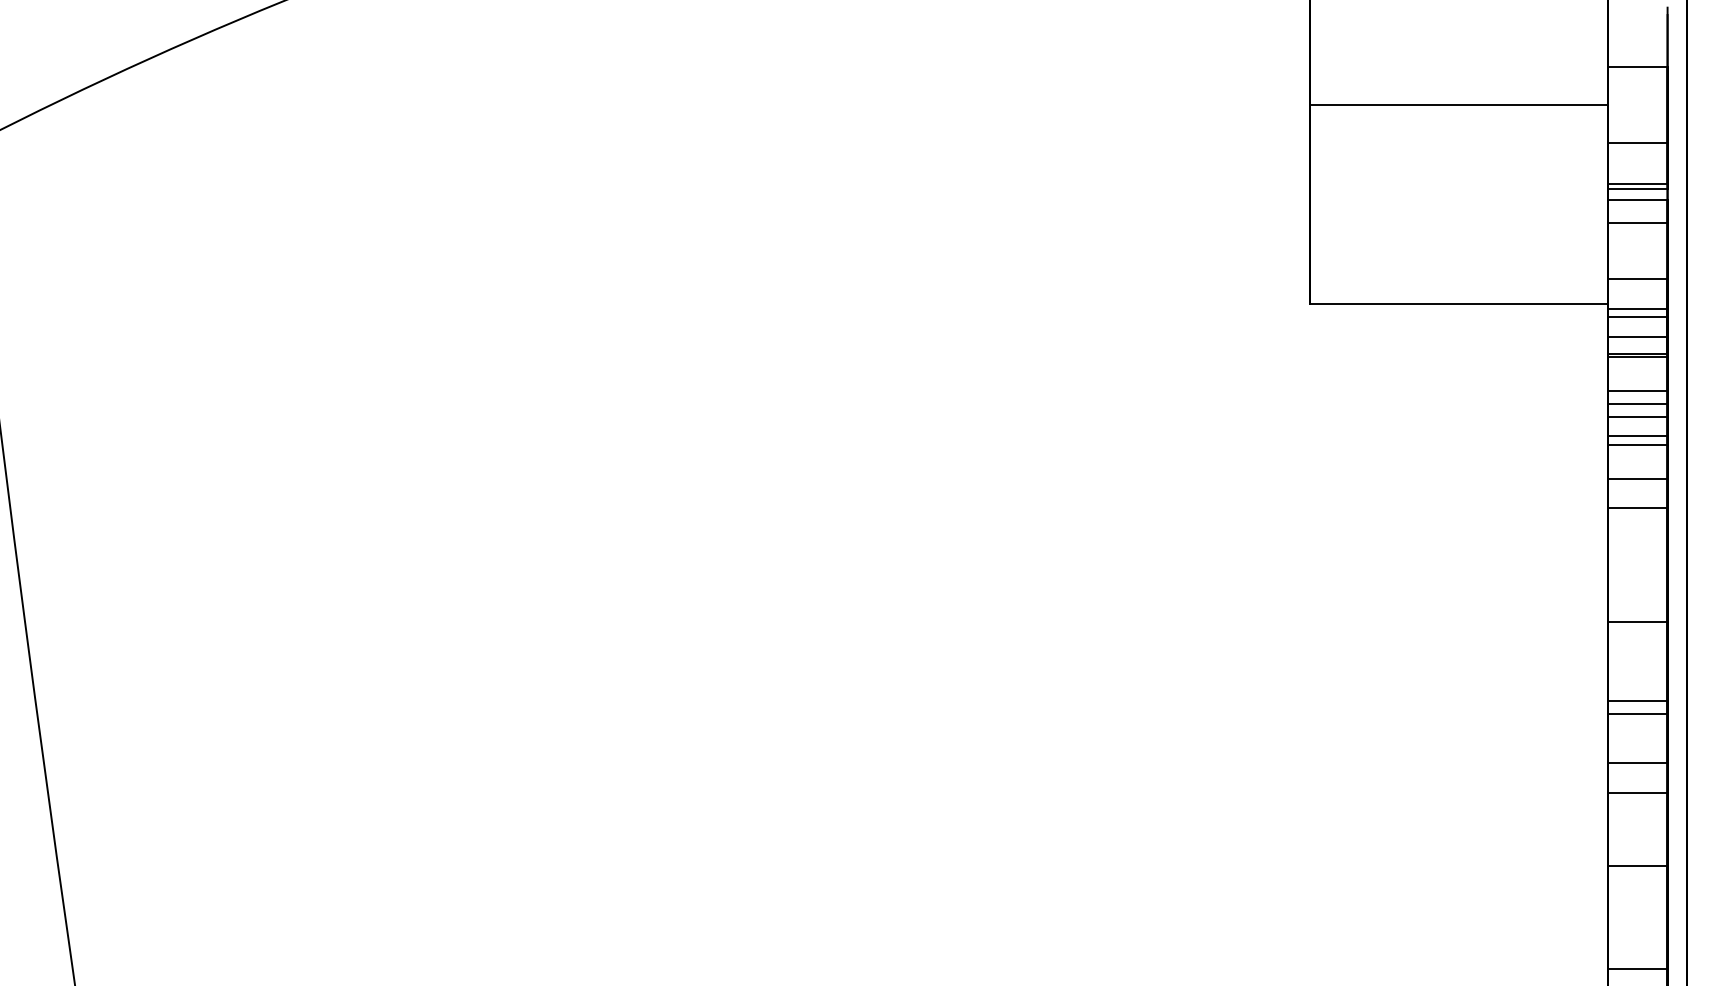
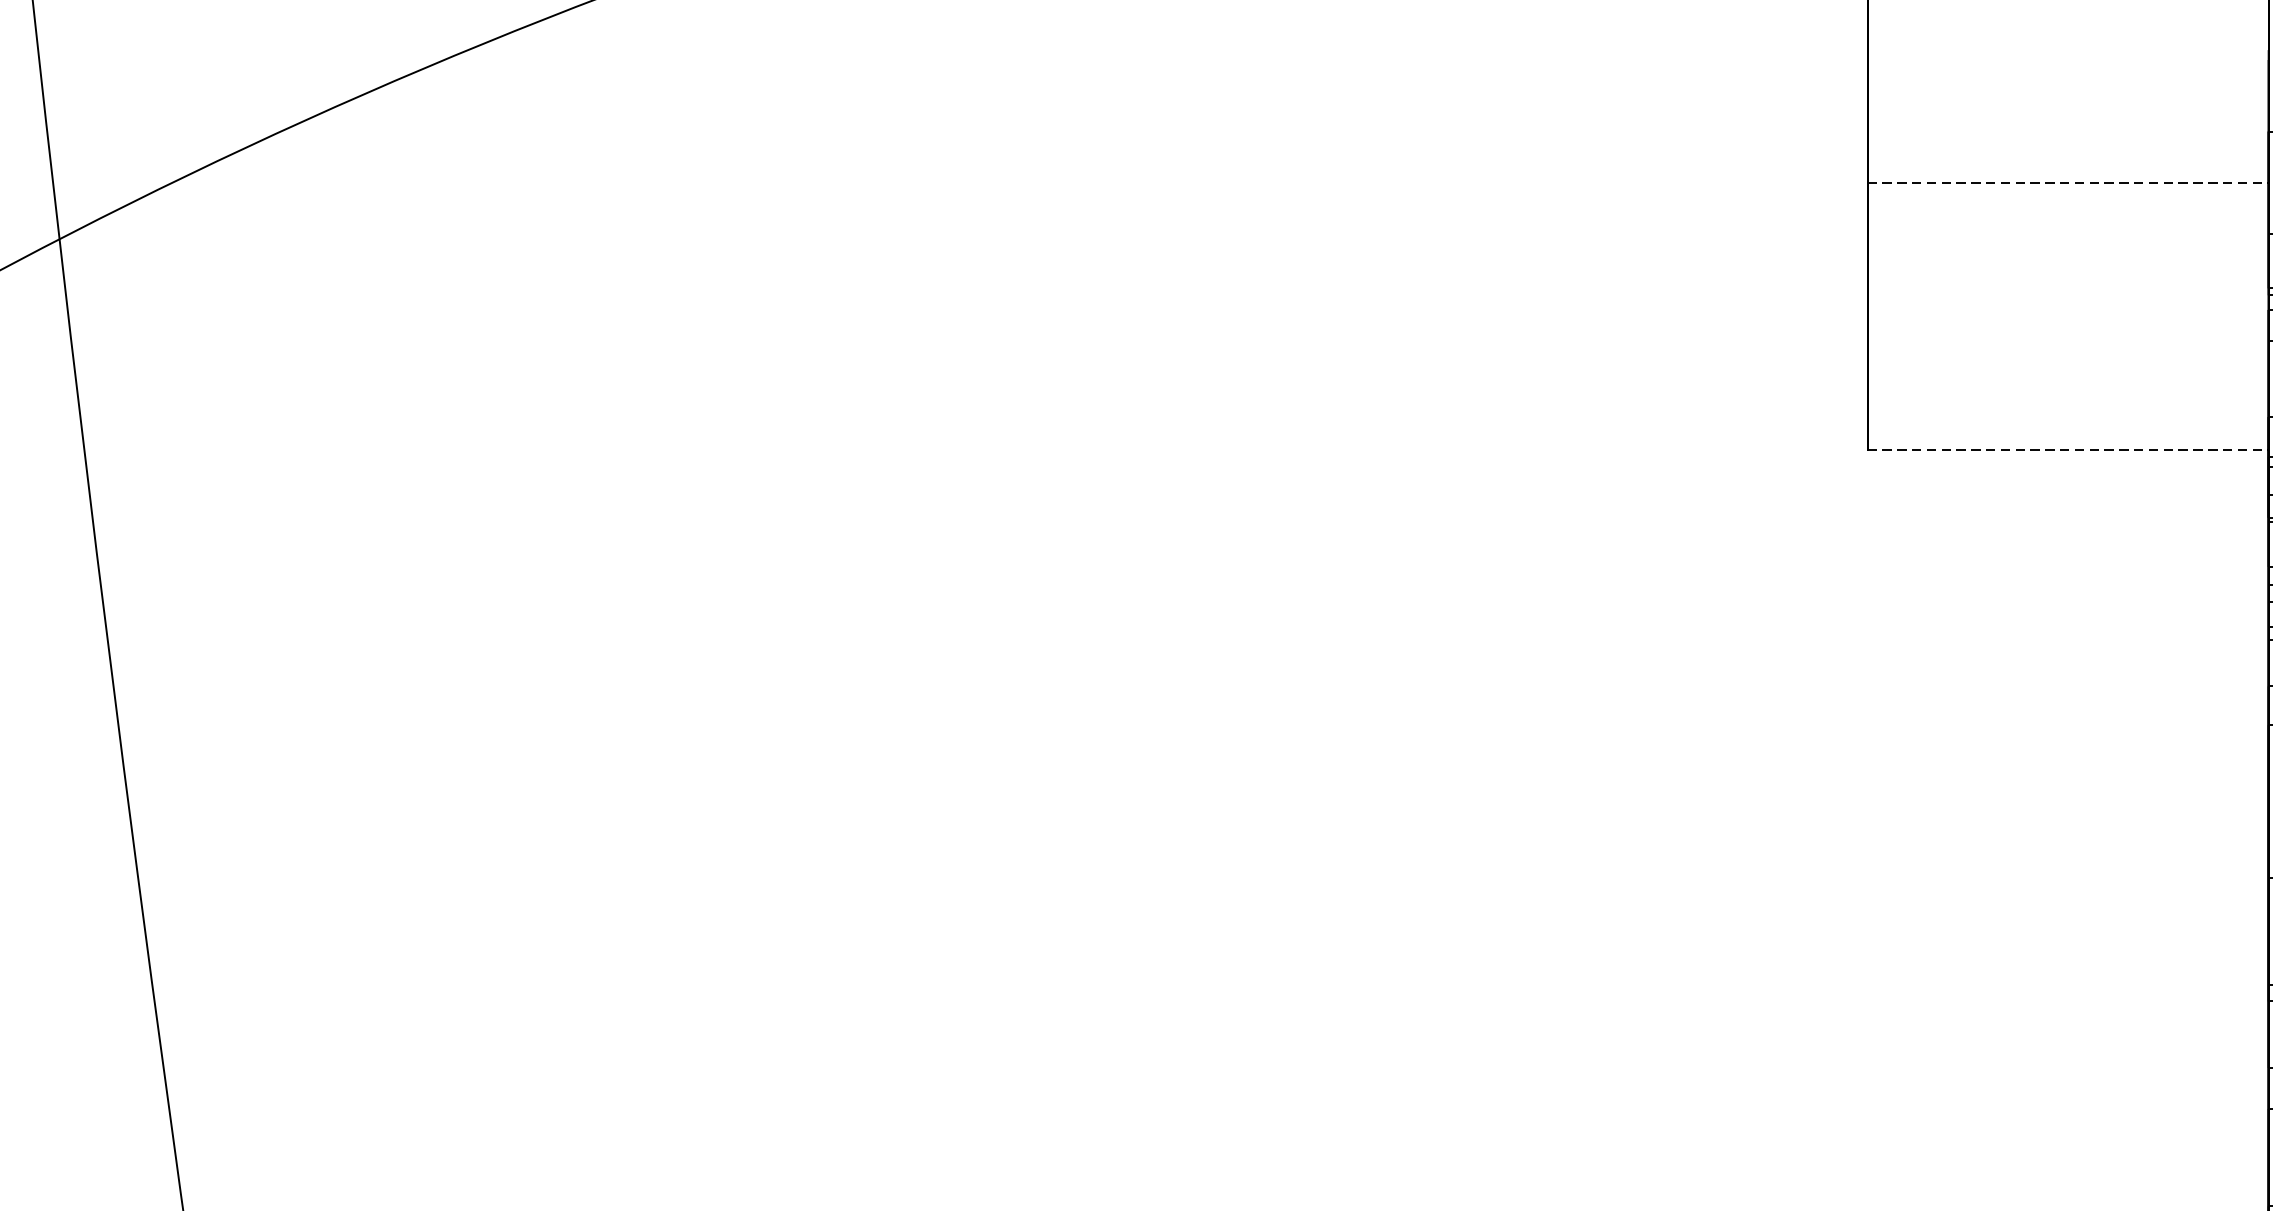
line: (1459, 105) -> (2068, 183), solid -> dashed
line: (1459, 304) -> (2068, 450), solid -> dashed

